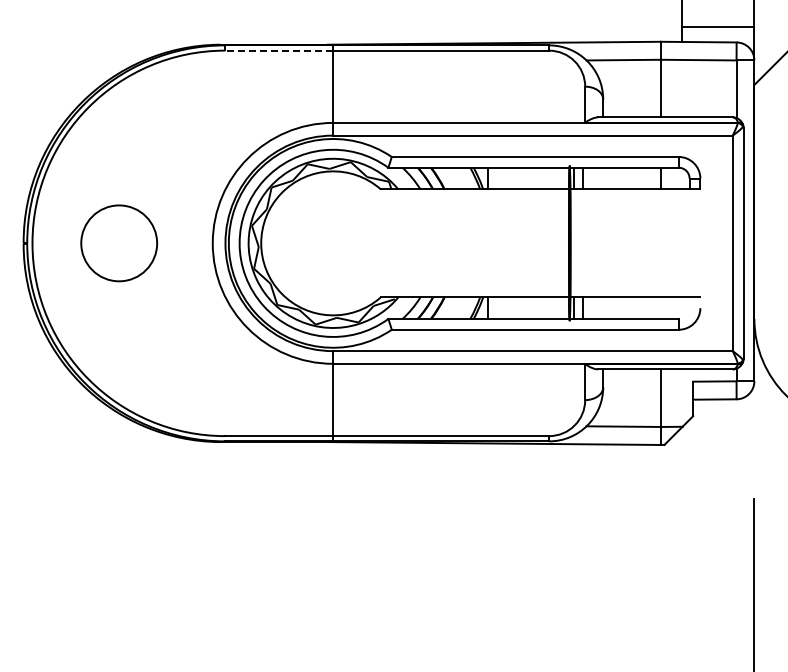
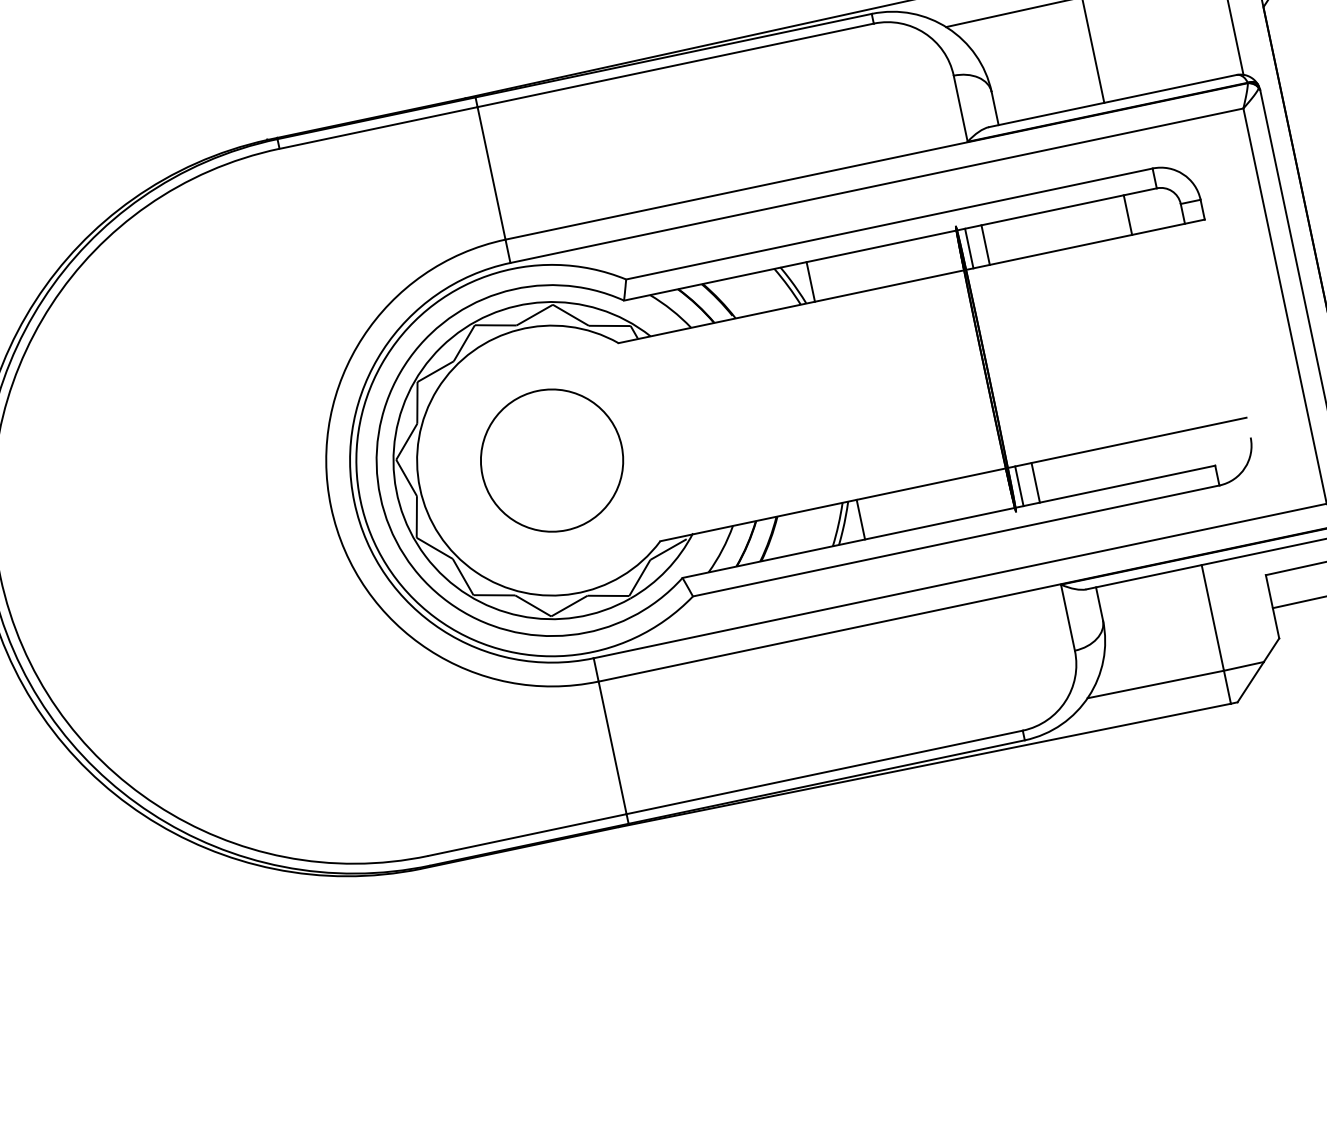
line: (279, 50) -> (378, 127), dashed -> solid
circle: (118, 243) -> (550, 461), moved

